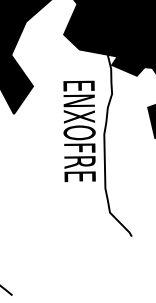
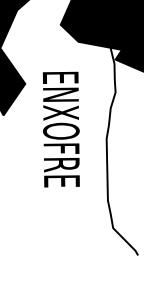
text: (79, 131) -> (61, 129), moved

